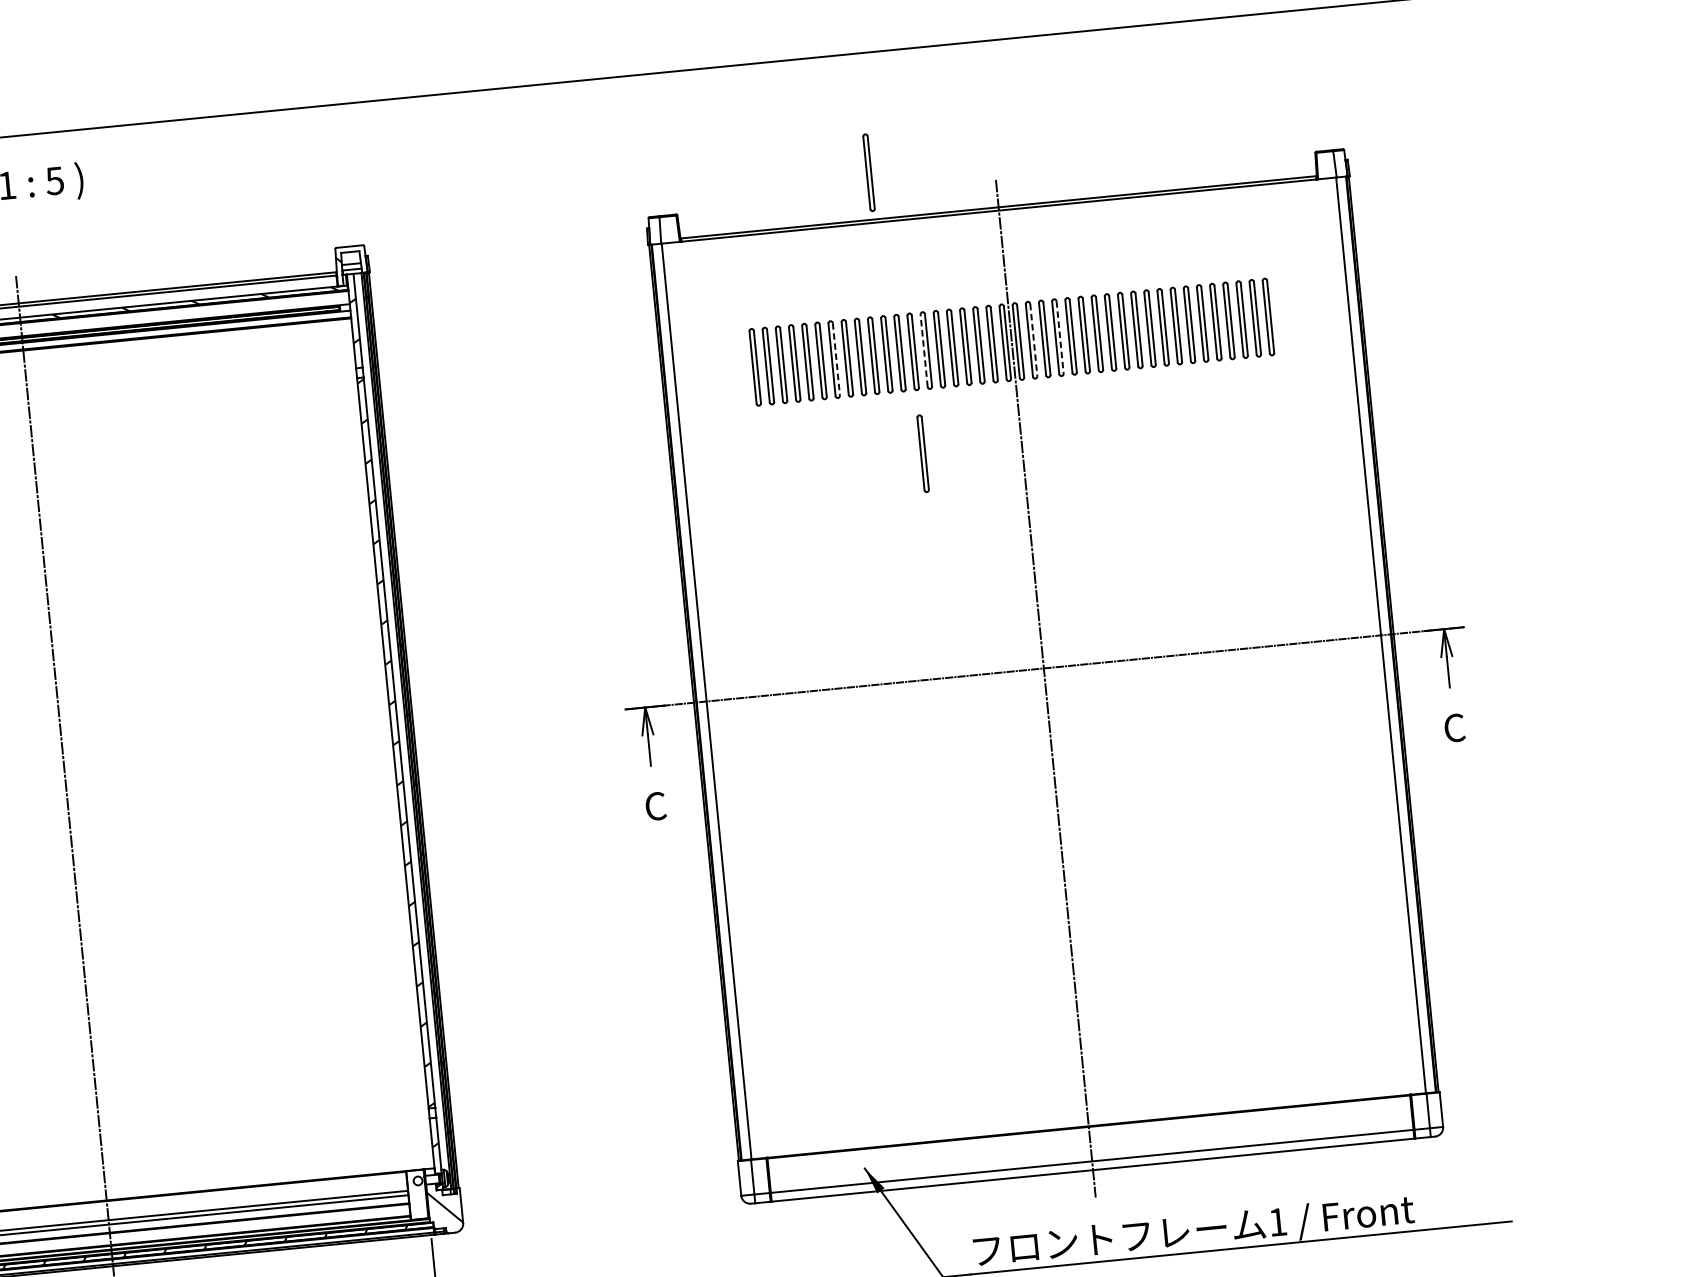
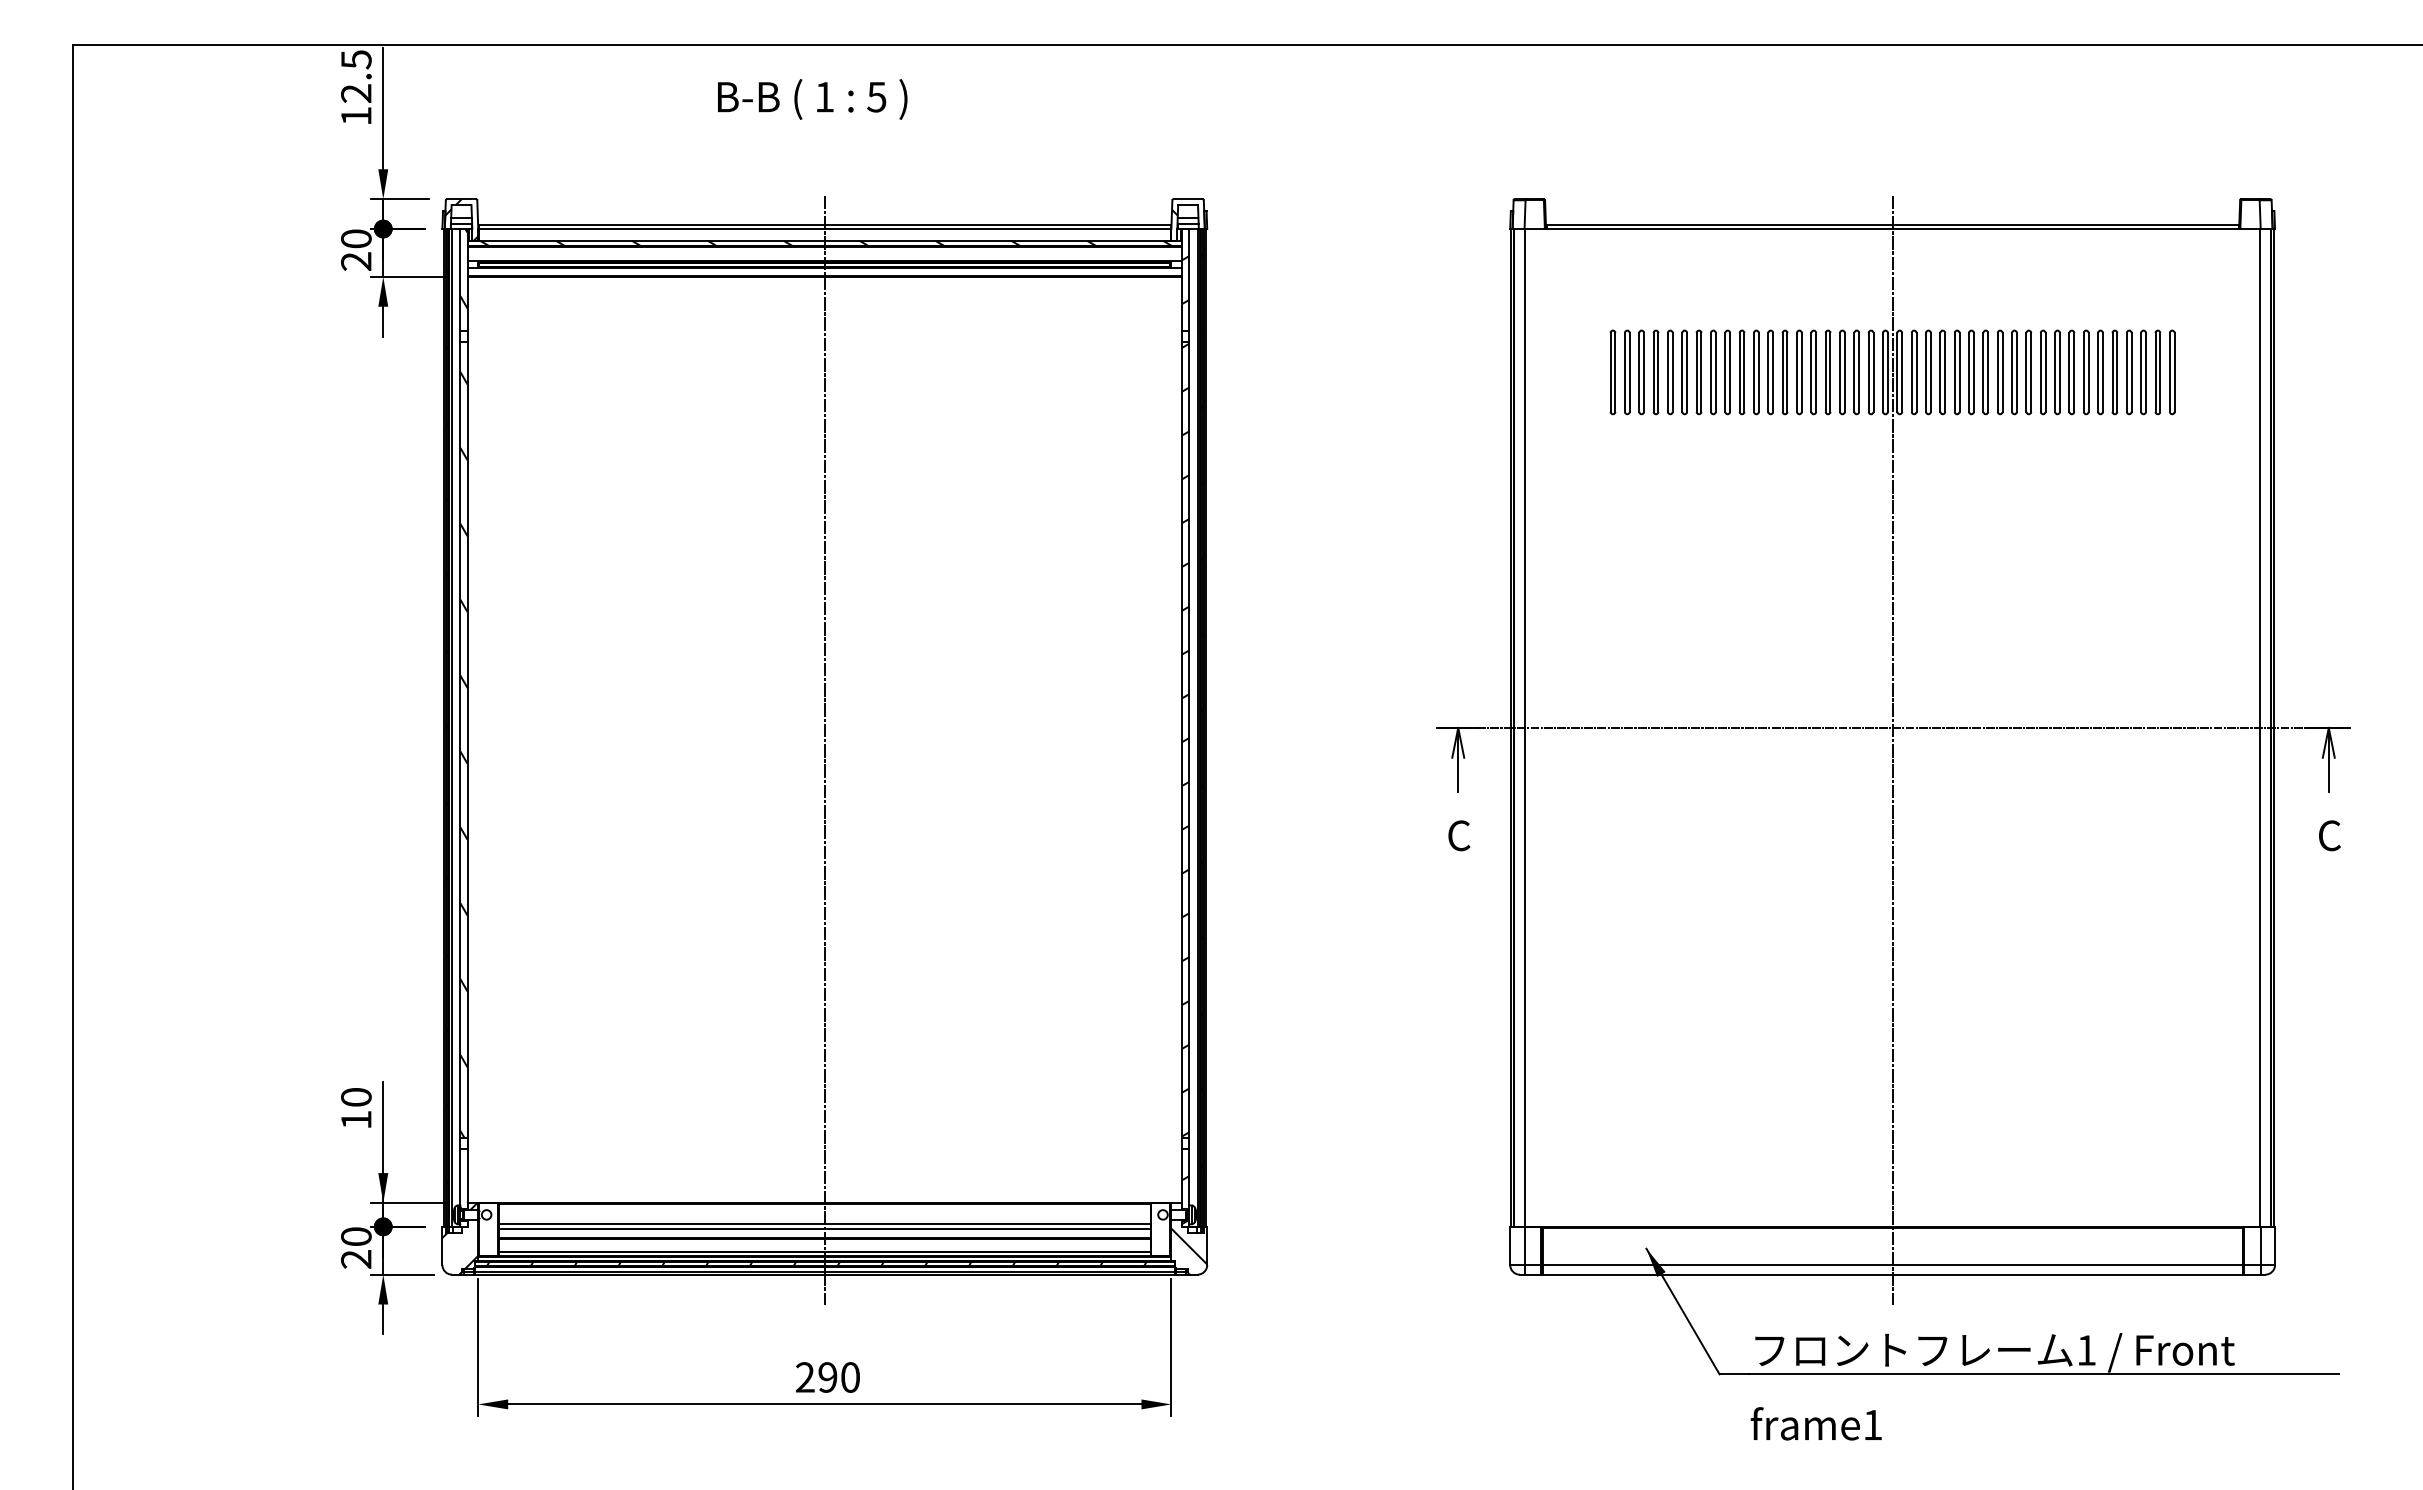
part: (869, 172) -> (1756, 174), removed
line: (1060, 337) -> (1945, 372), dashed -> solid
line: (1033, 340) -> (1916, 372), dashed -> solid
line: (924, 349) -> (1797, 371), dashed -> solid
line: (836, 359) -> (1701, 372), dashed -> solid
part: (922, 453) -> (1784, 483), removed

